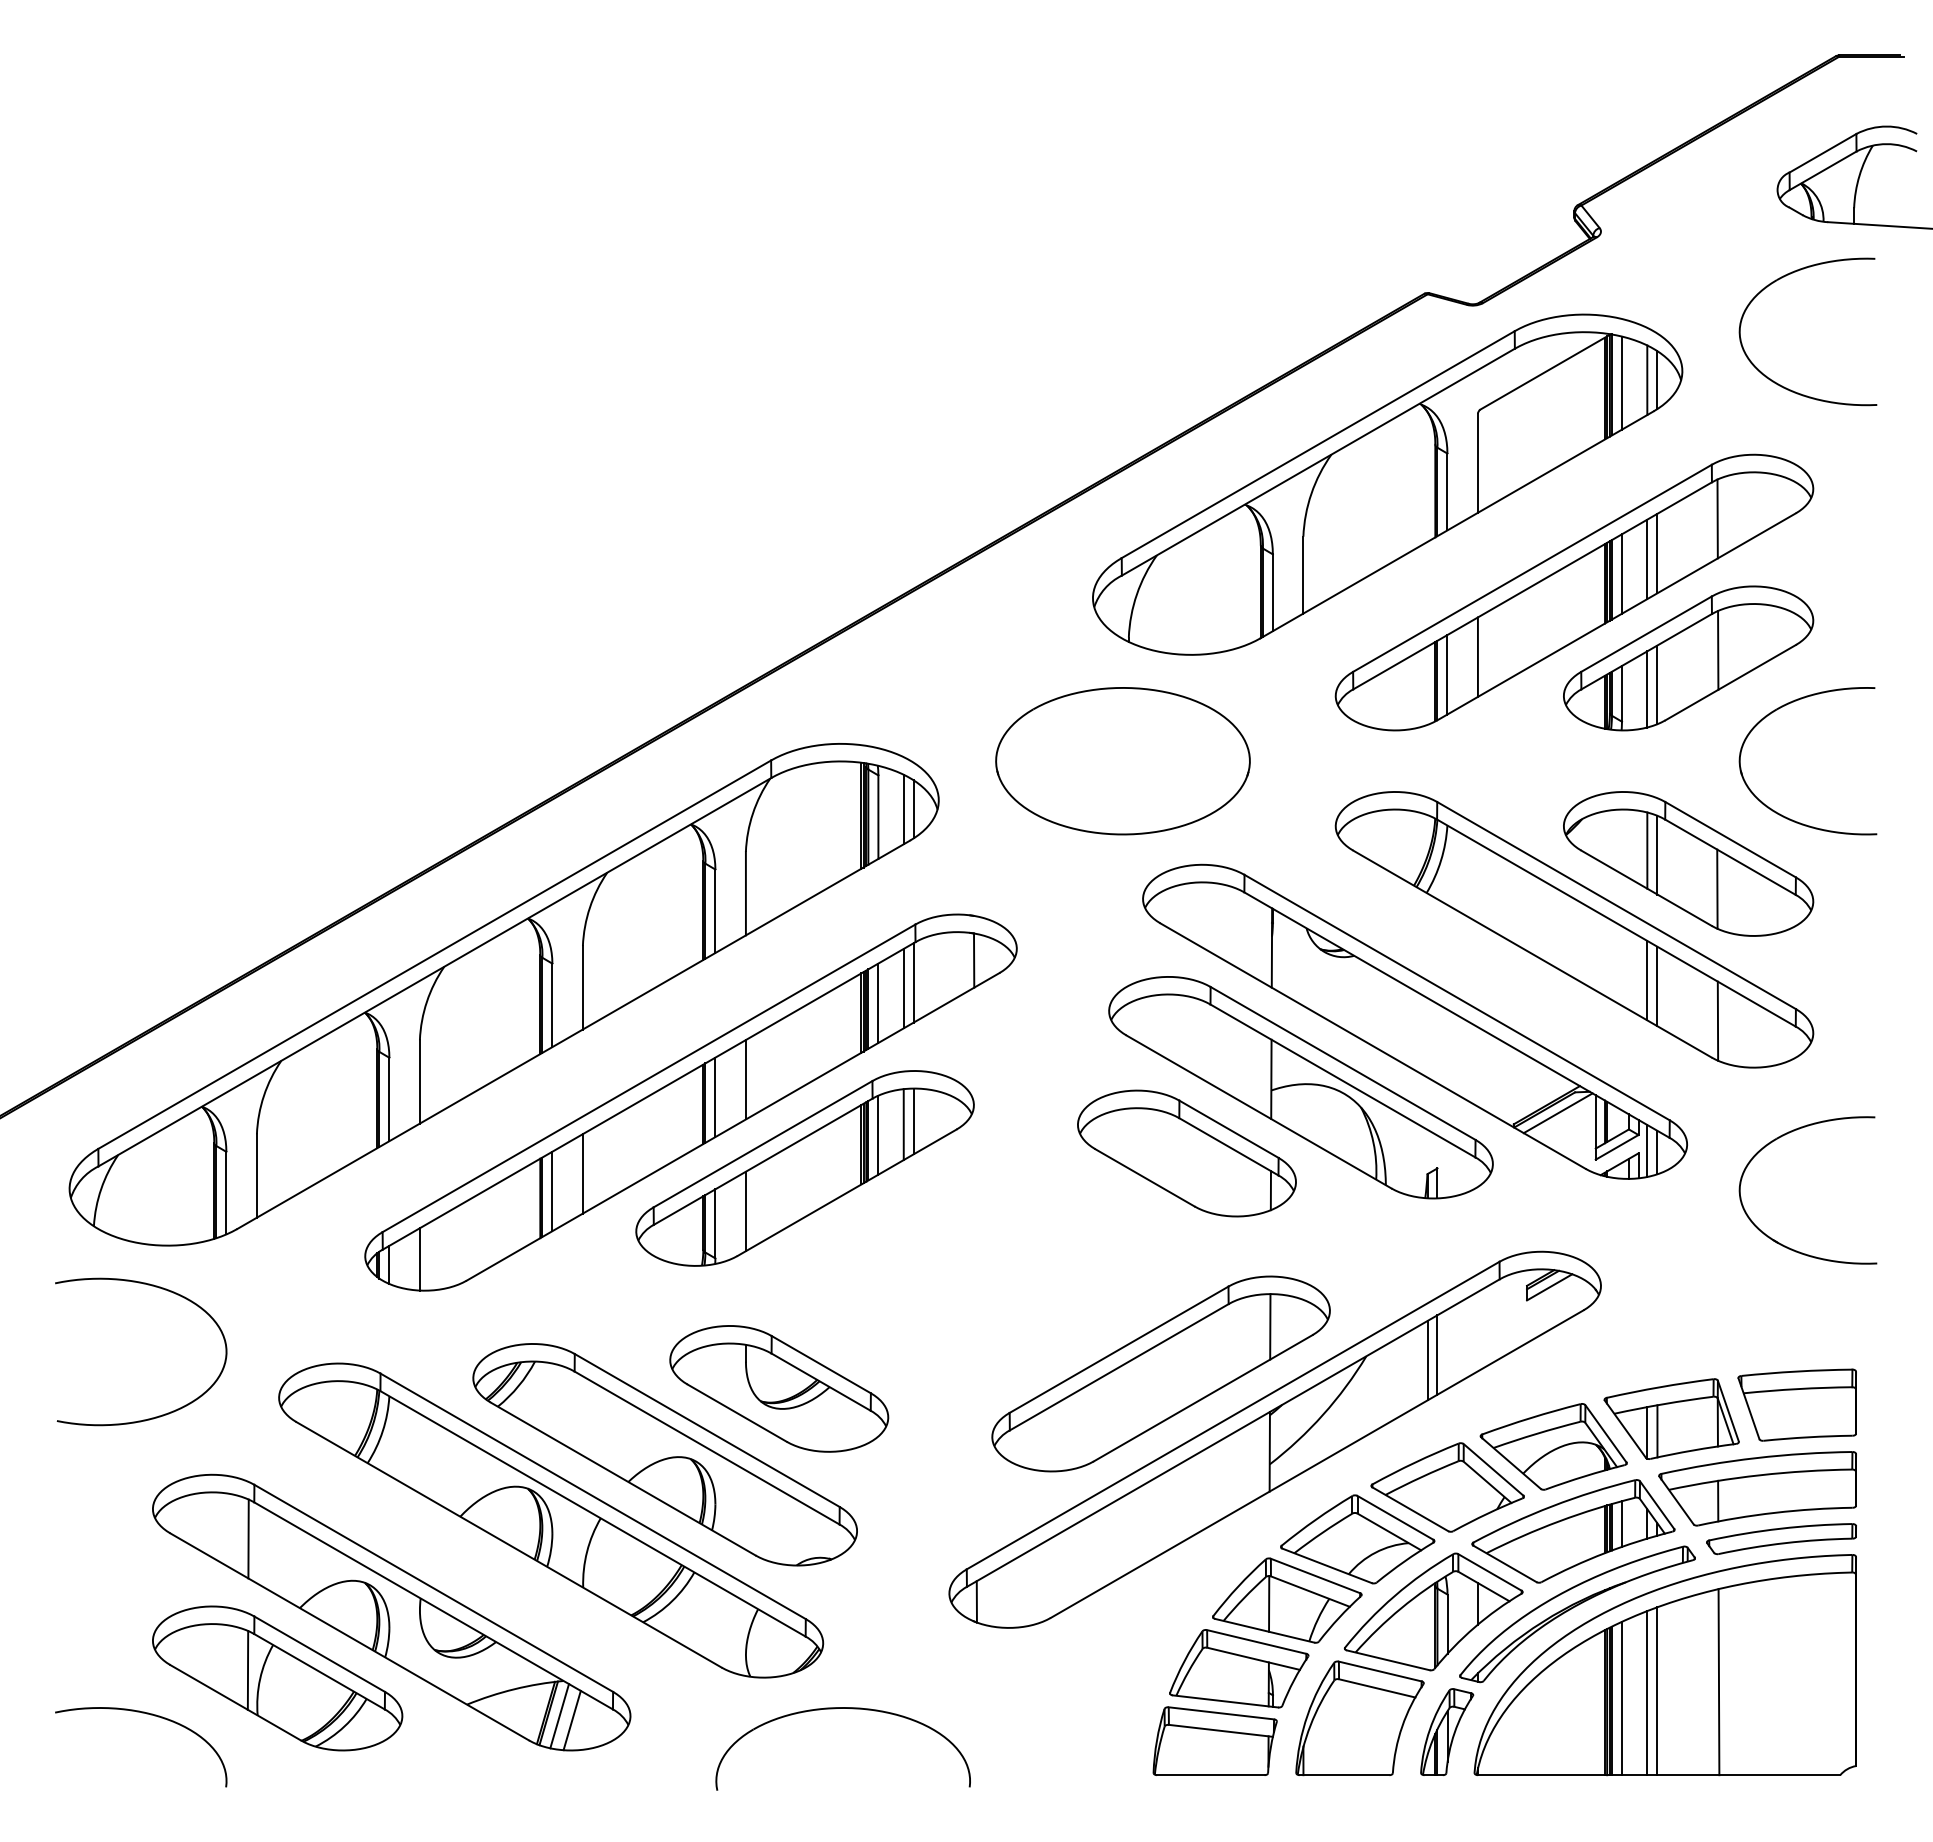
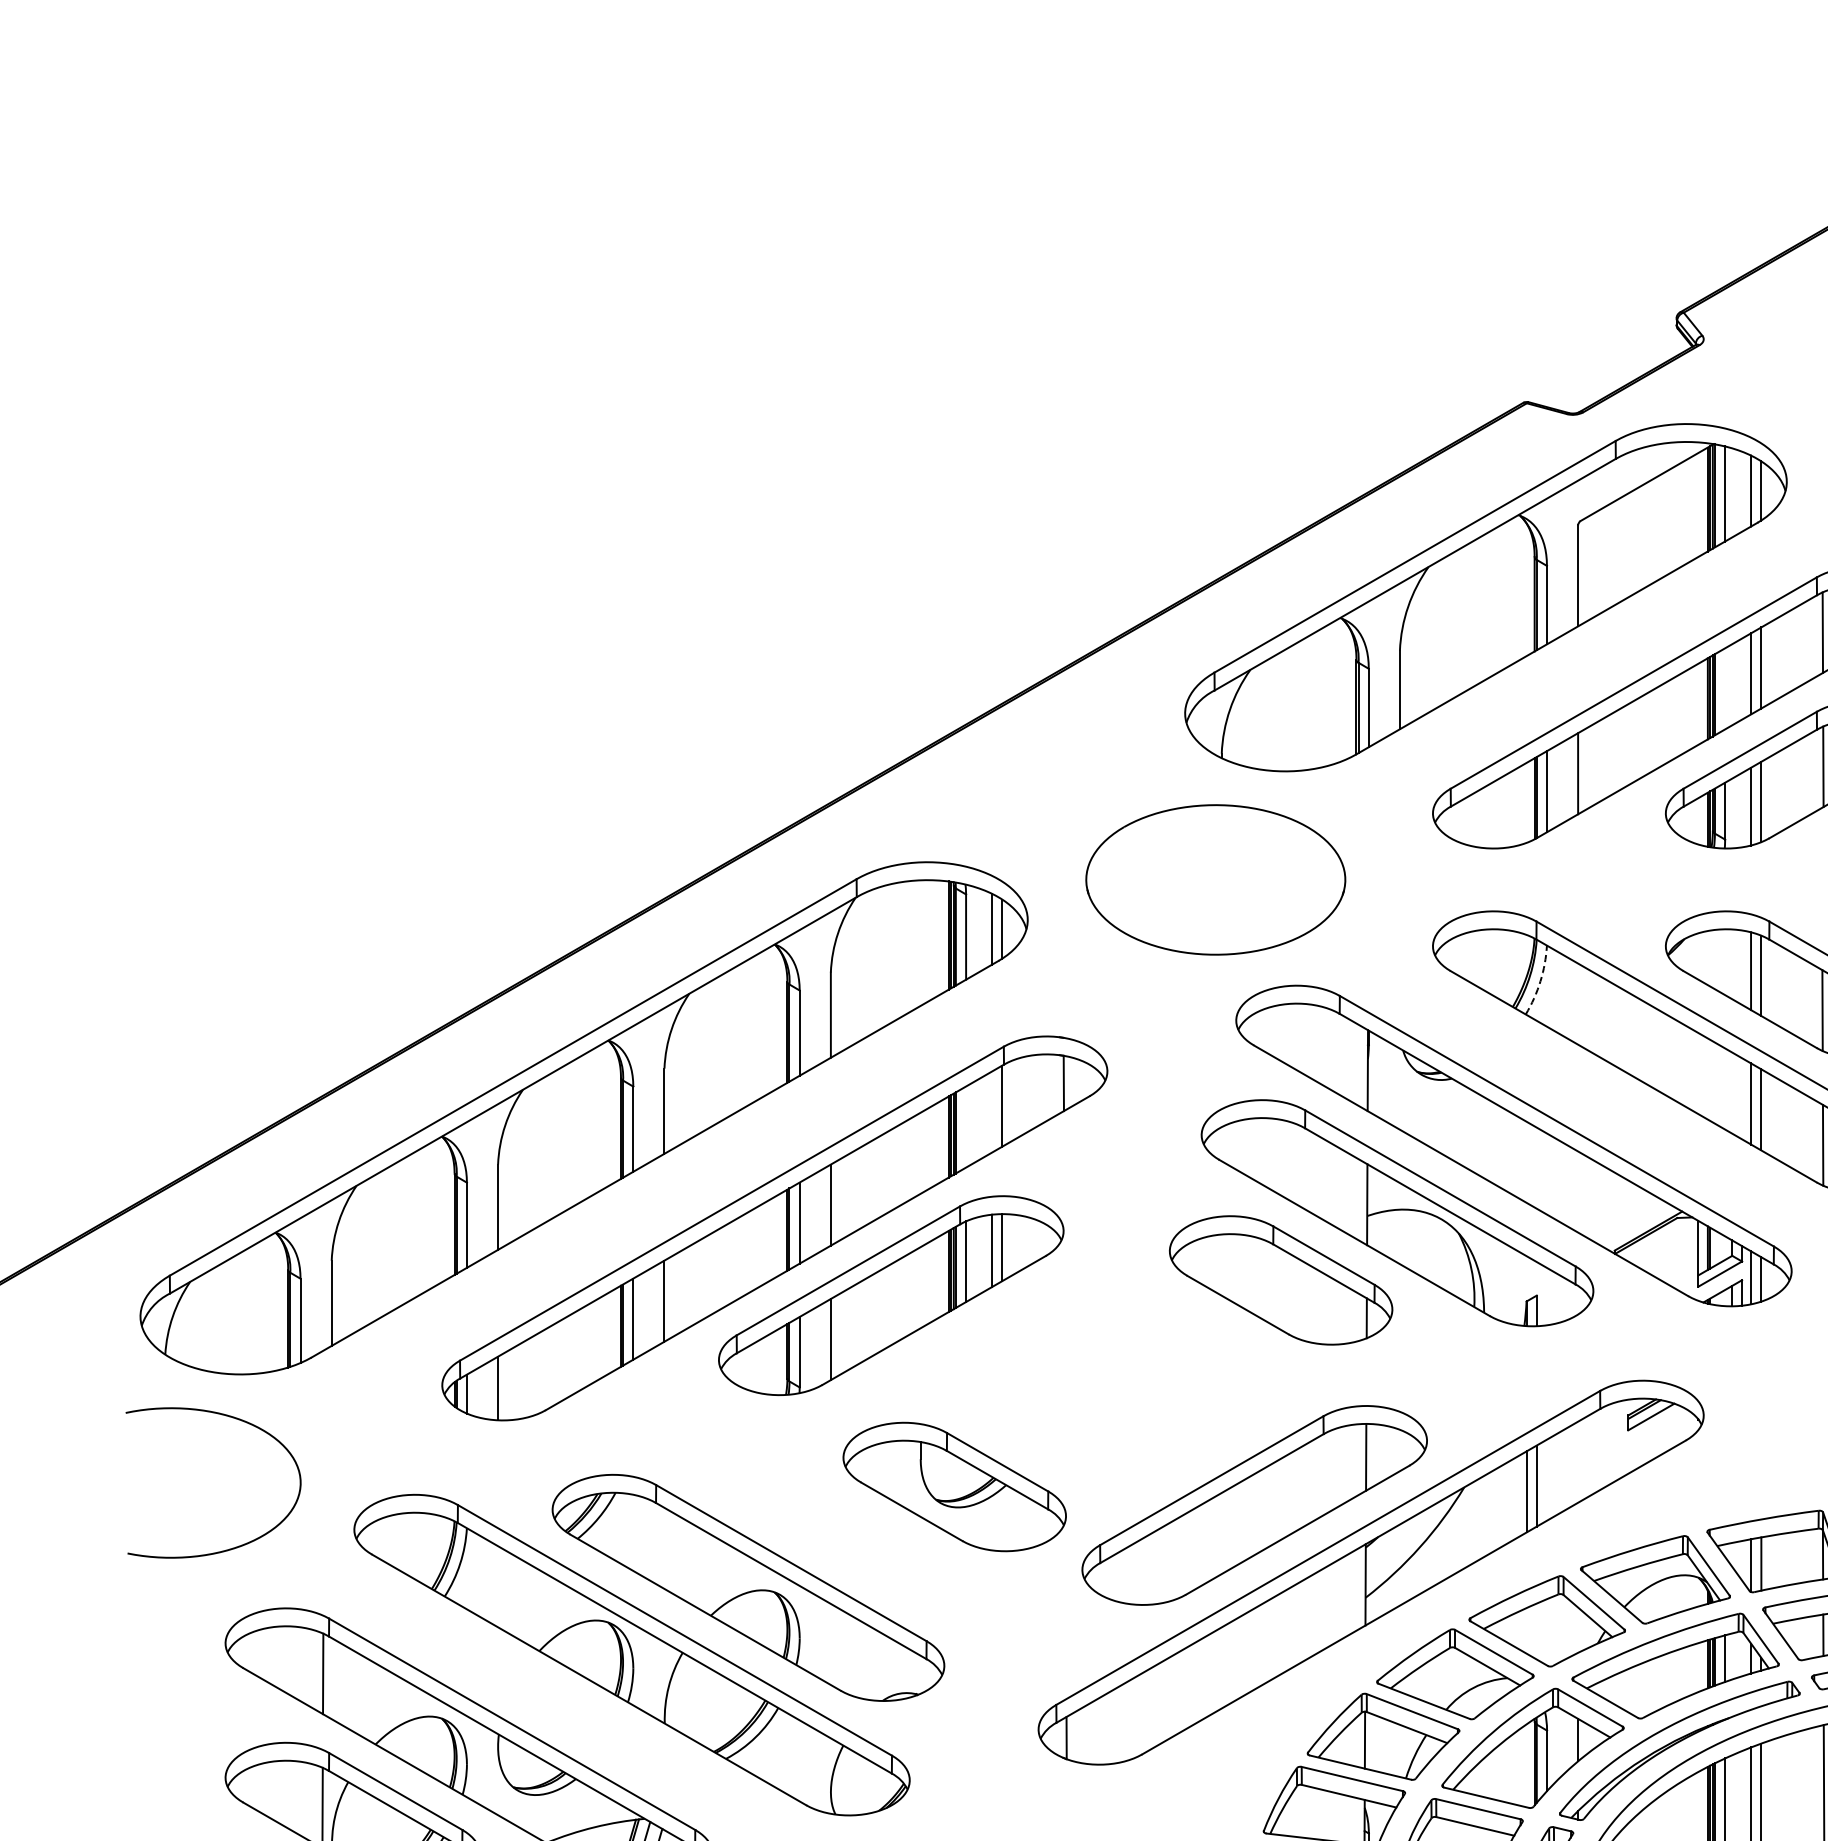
line: (1621, 573) -> (1724, 688), removed
arc: (1441, 860) -> (1540, 981), solid -> dashed
line: (903, 988) -> (991, 1111), removed
line: (878, 1003) -> (966, 1127), removed
line: (1557, 1113) -> (1659, 1239), removed
part: (779, 1388) -> (954, 1486), moved

